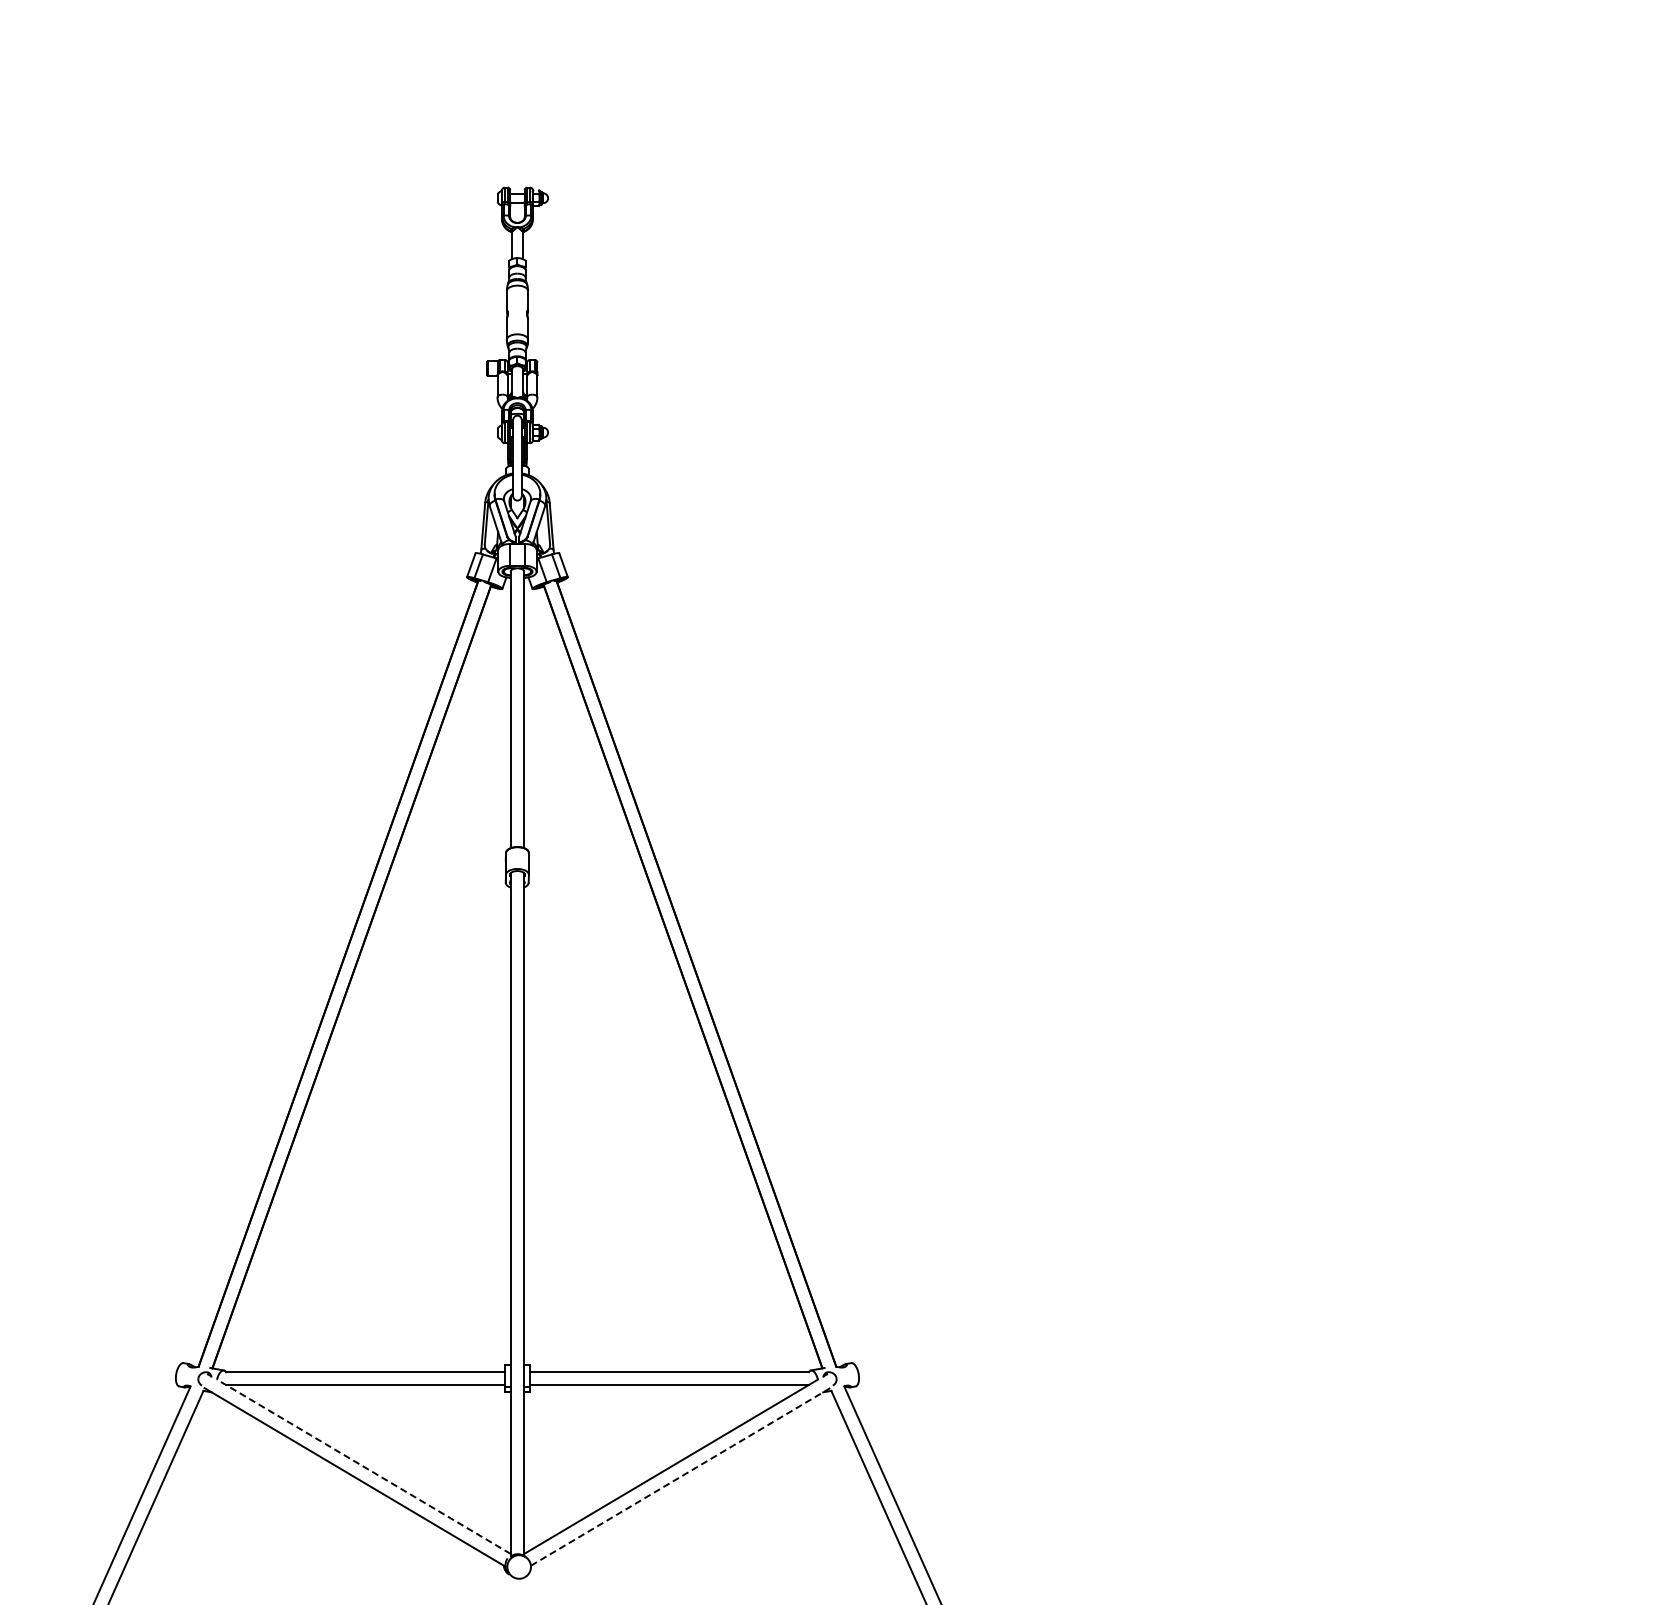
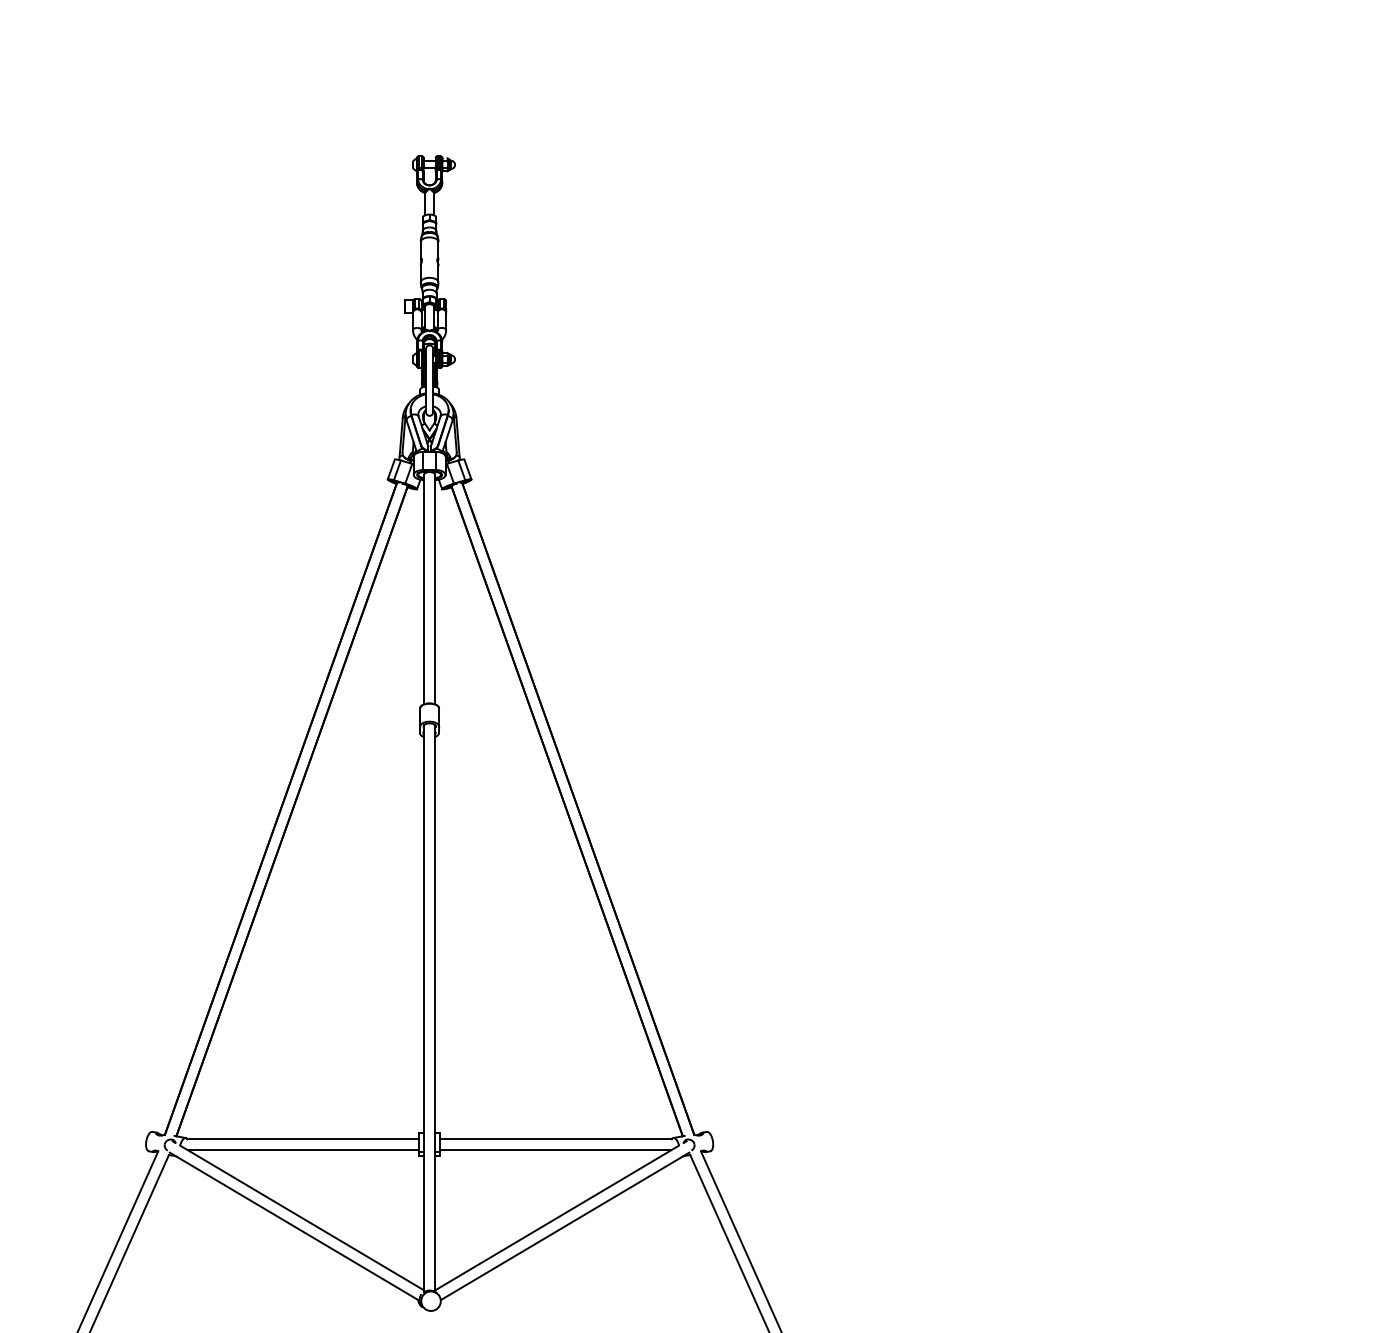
line: (363, 1466) -> (301, 1217), dashed -> solid
line: (681, 1476) -> (565, 1226), dashed -> solid

